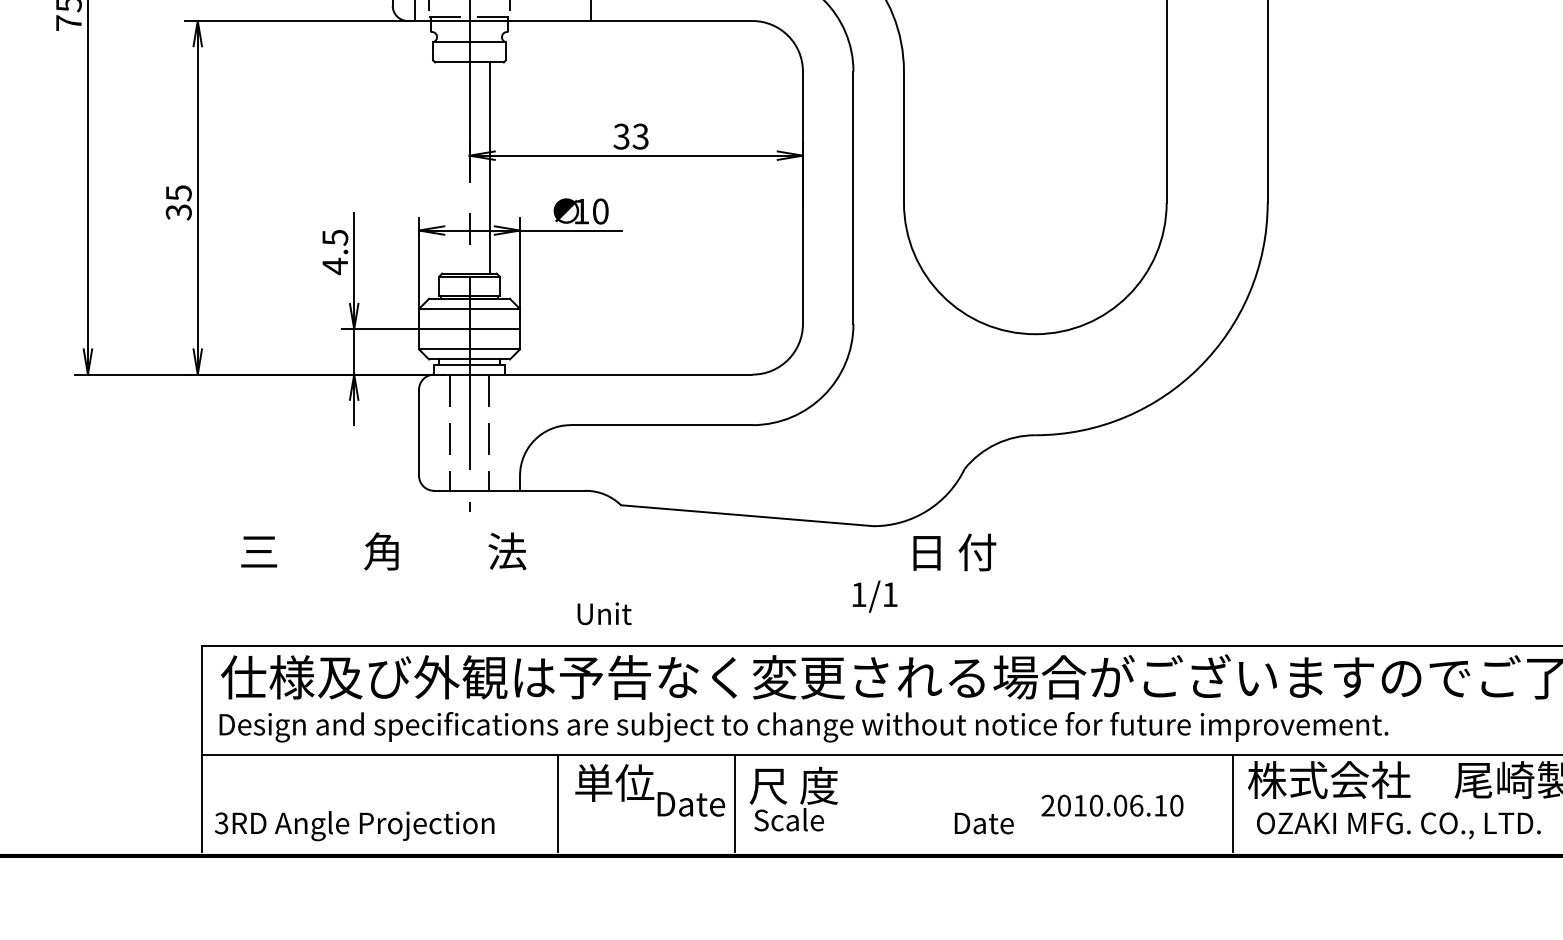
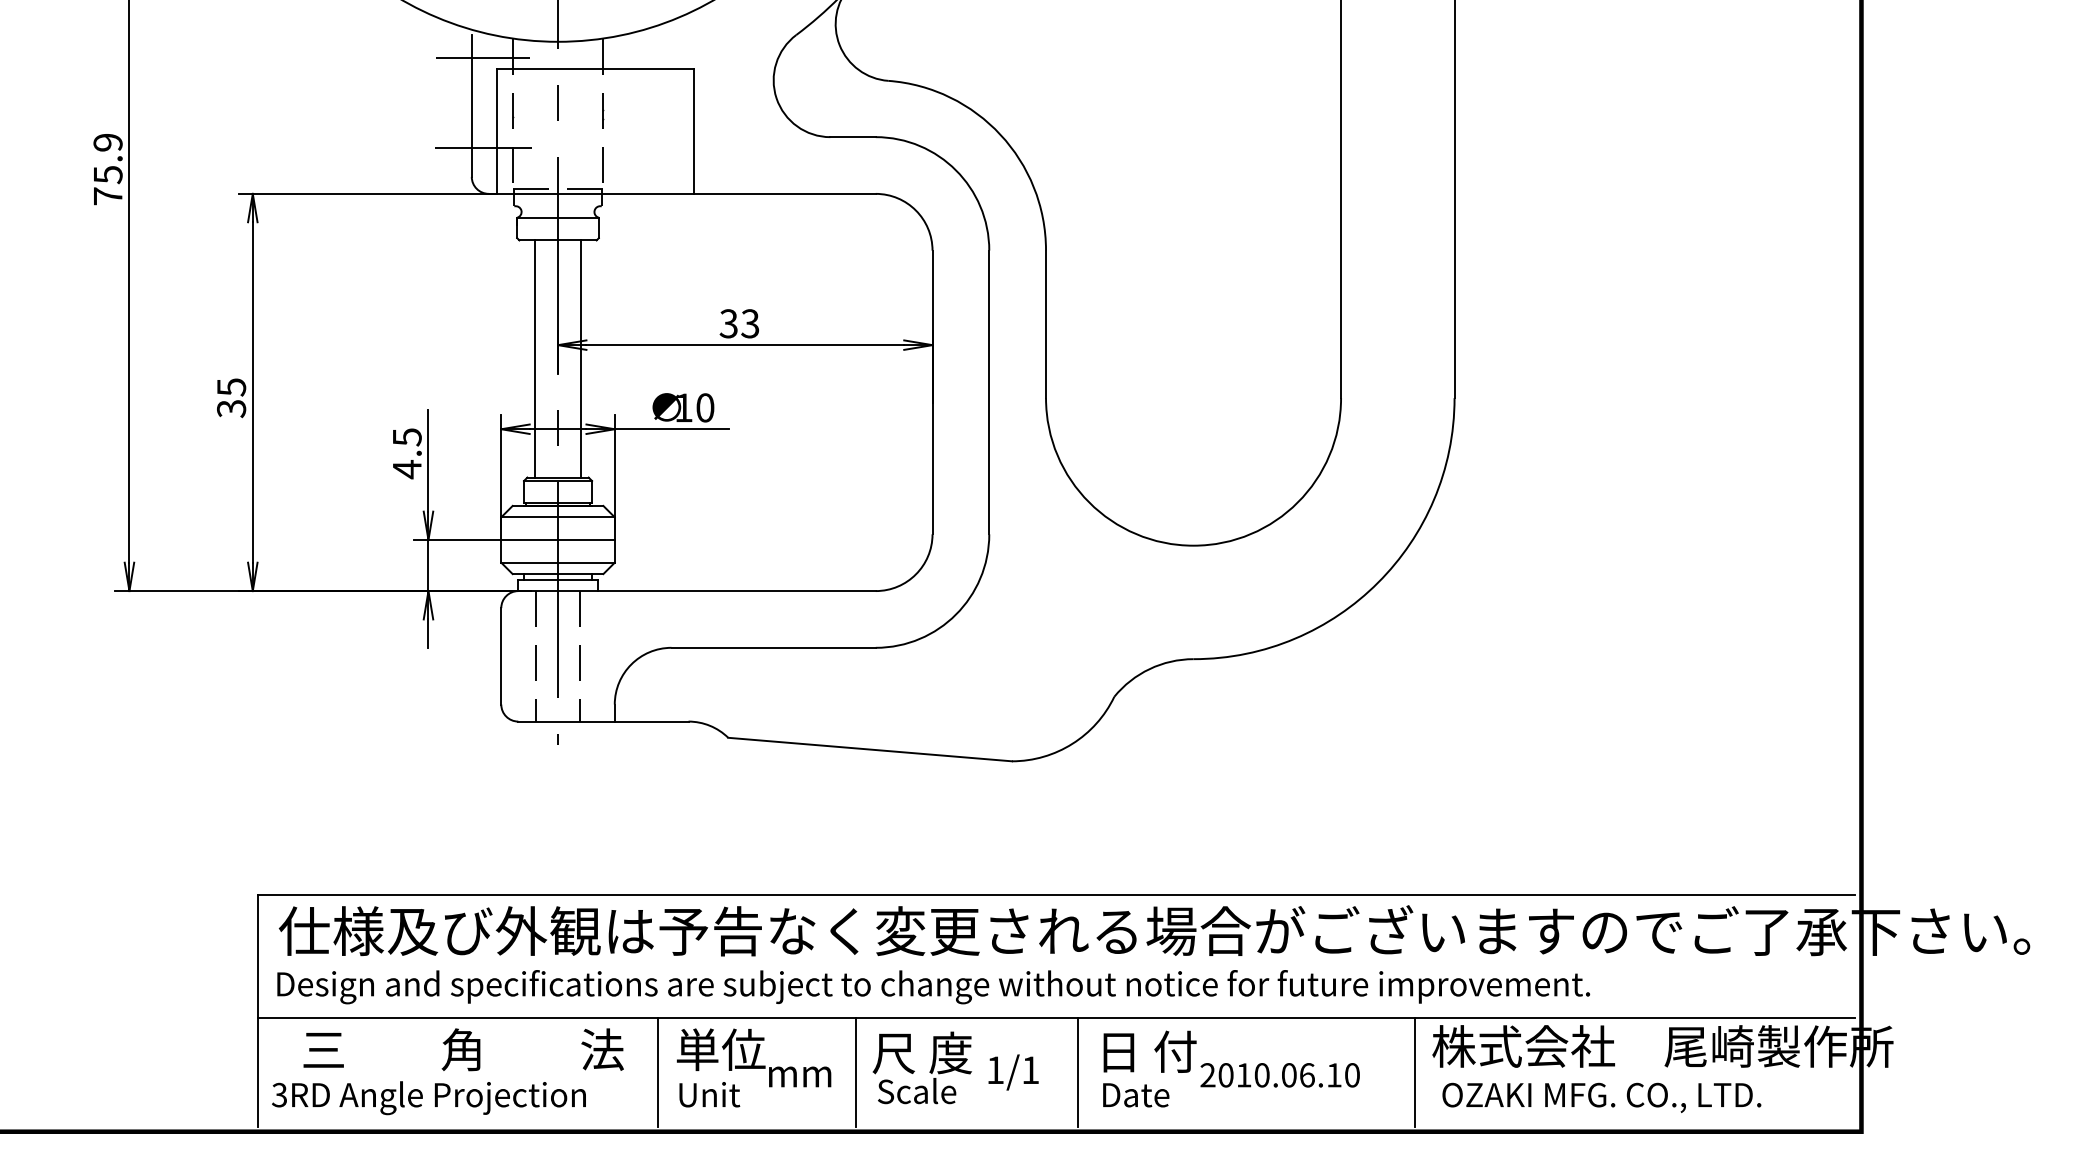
line: (449, 167) -> (535, 358), added
text: (383, 551) -> (463, 1049), moved
text: (954, 552) -> (1149, 1051), moved
text: (875, 596) -> (1013, 1072), moved
text: (604, 613) -> (709, 1094), moved
line: (932, 802) -> (1077, 1071), added
text: (691, 804) -> (807, 1073), Date -> mm

